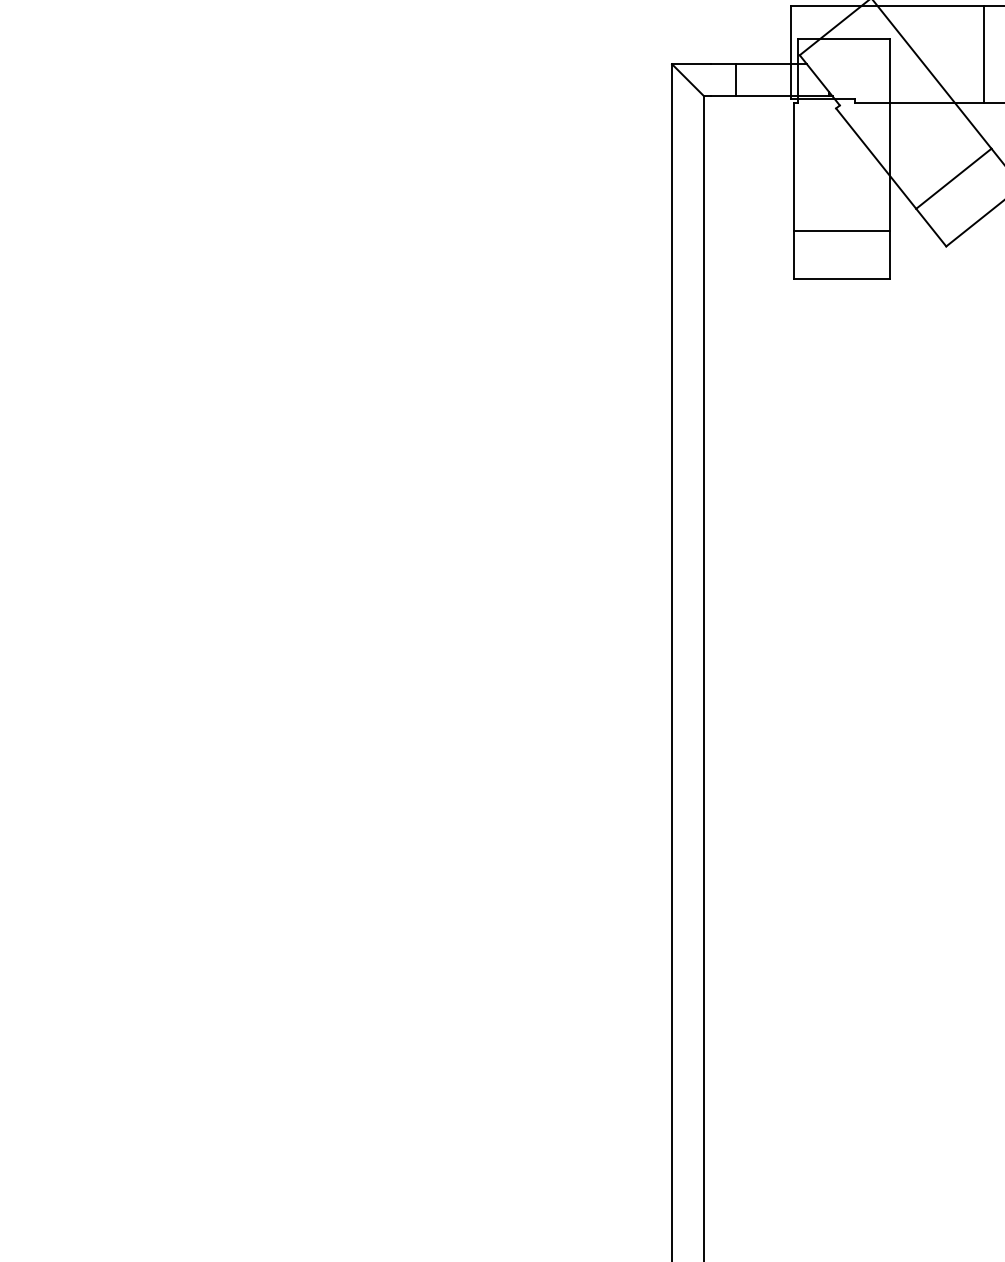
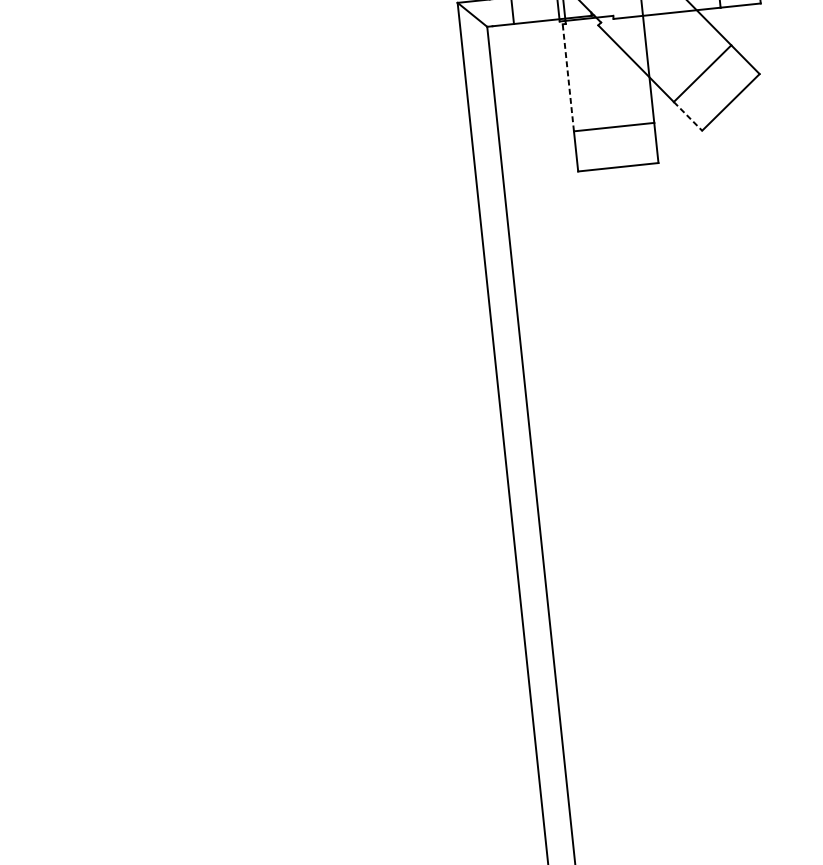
line: (794, 166) -> (568, 77), solid -> dashed
line: (931, 228) -> (688, 117), solid -> dashed

